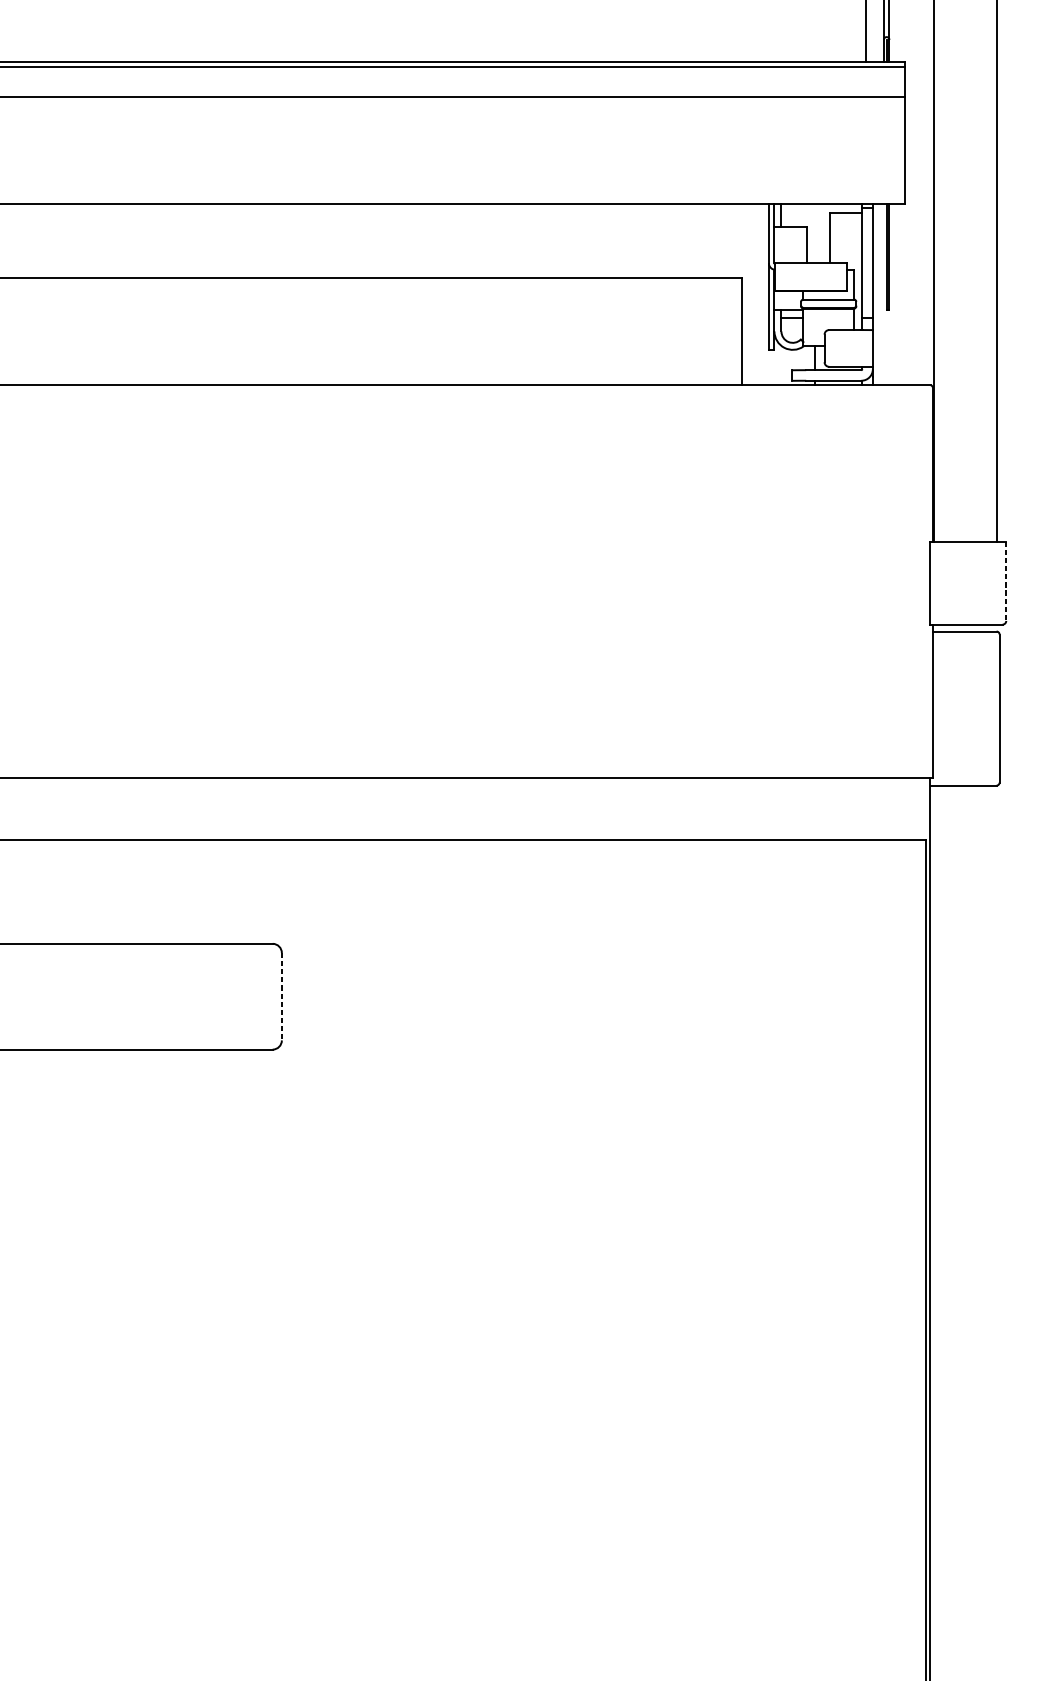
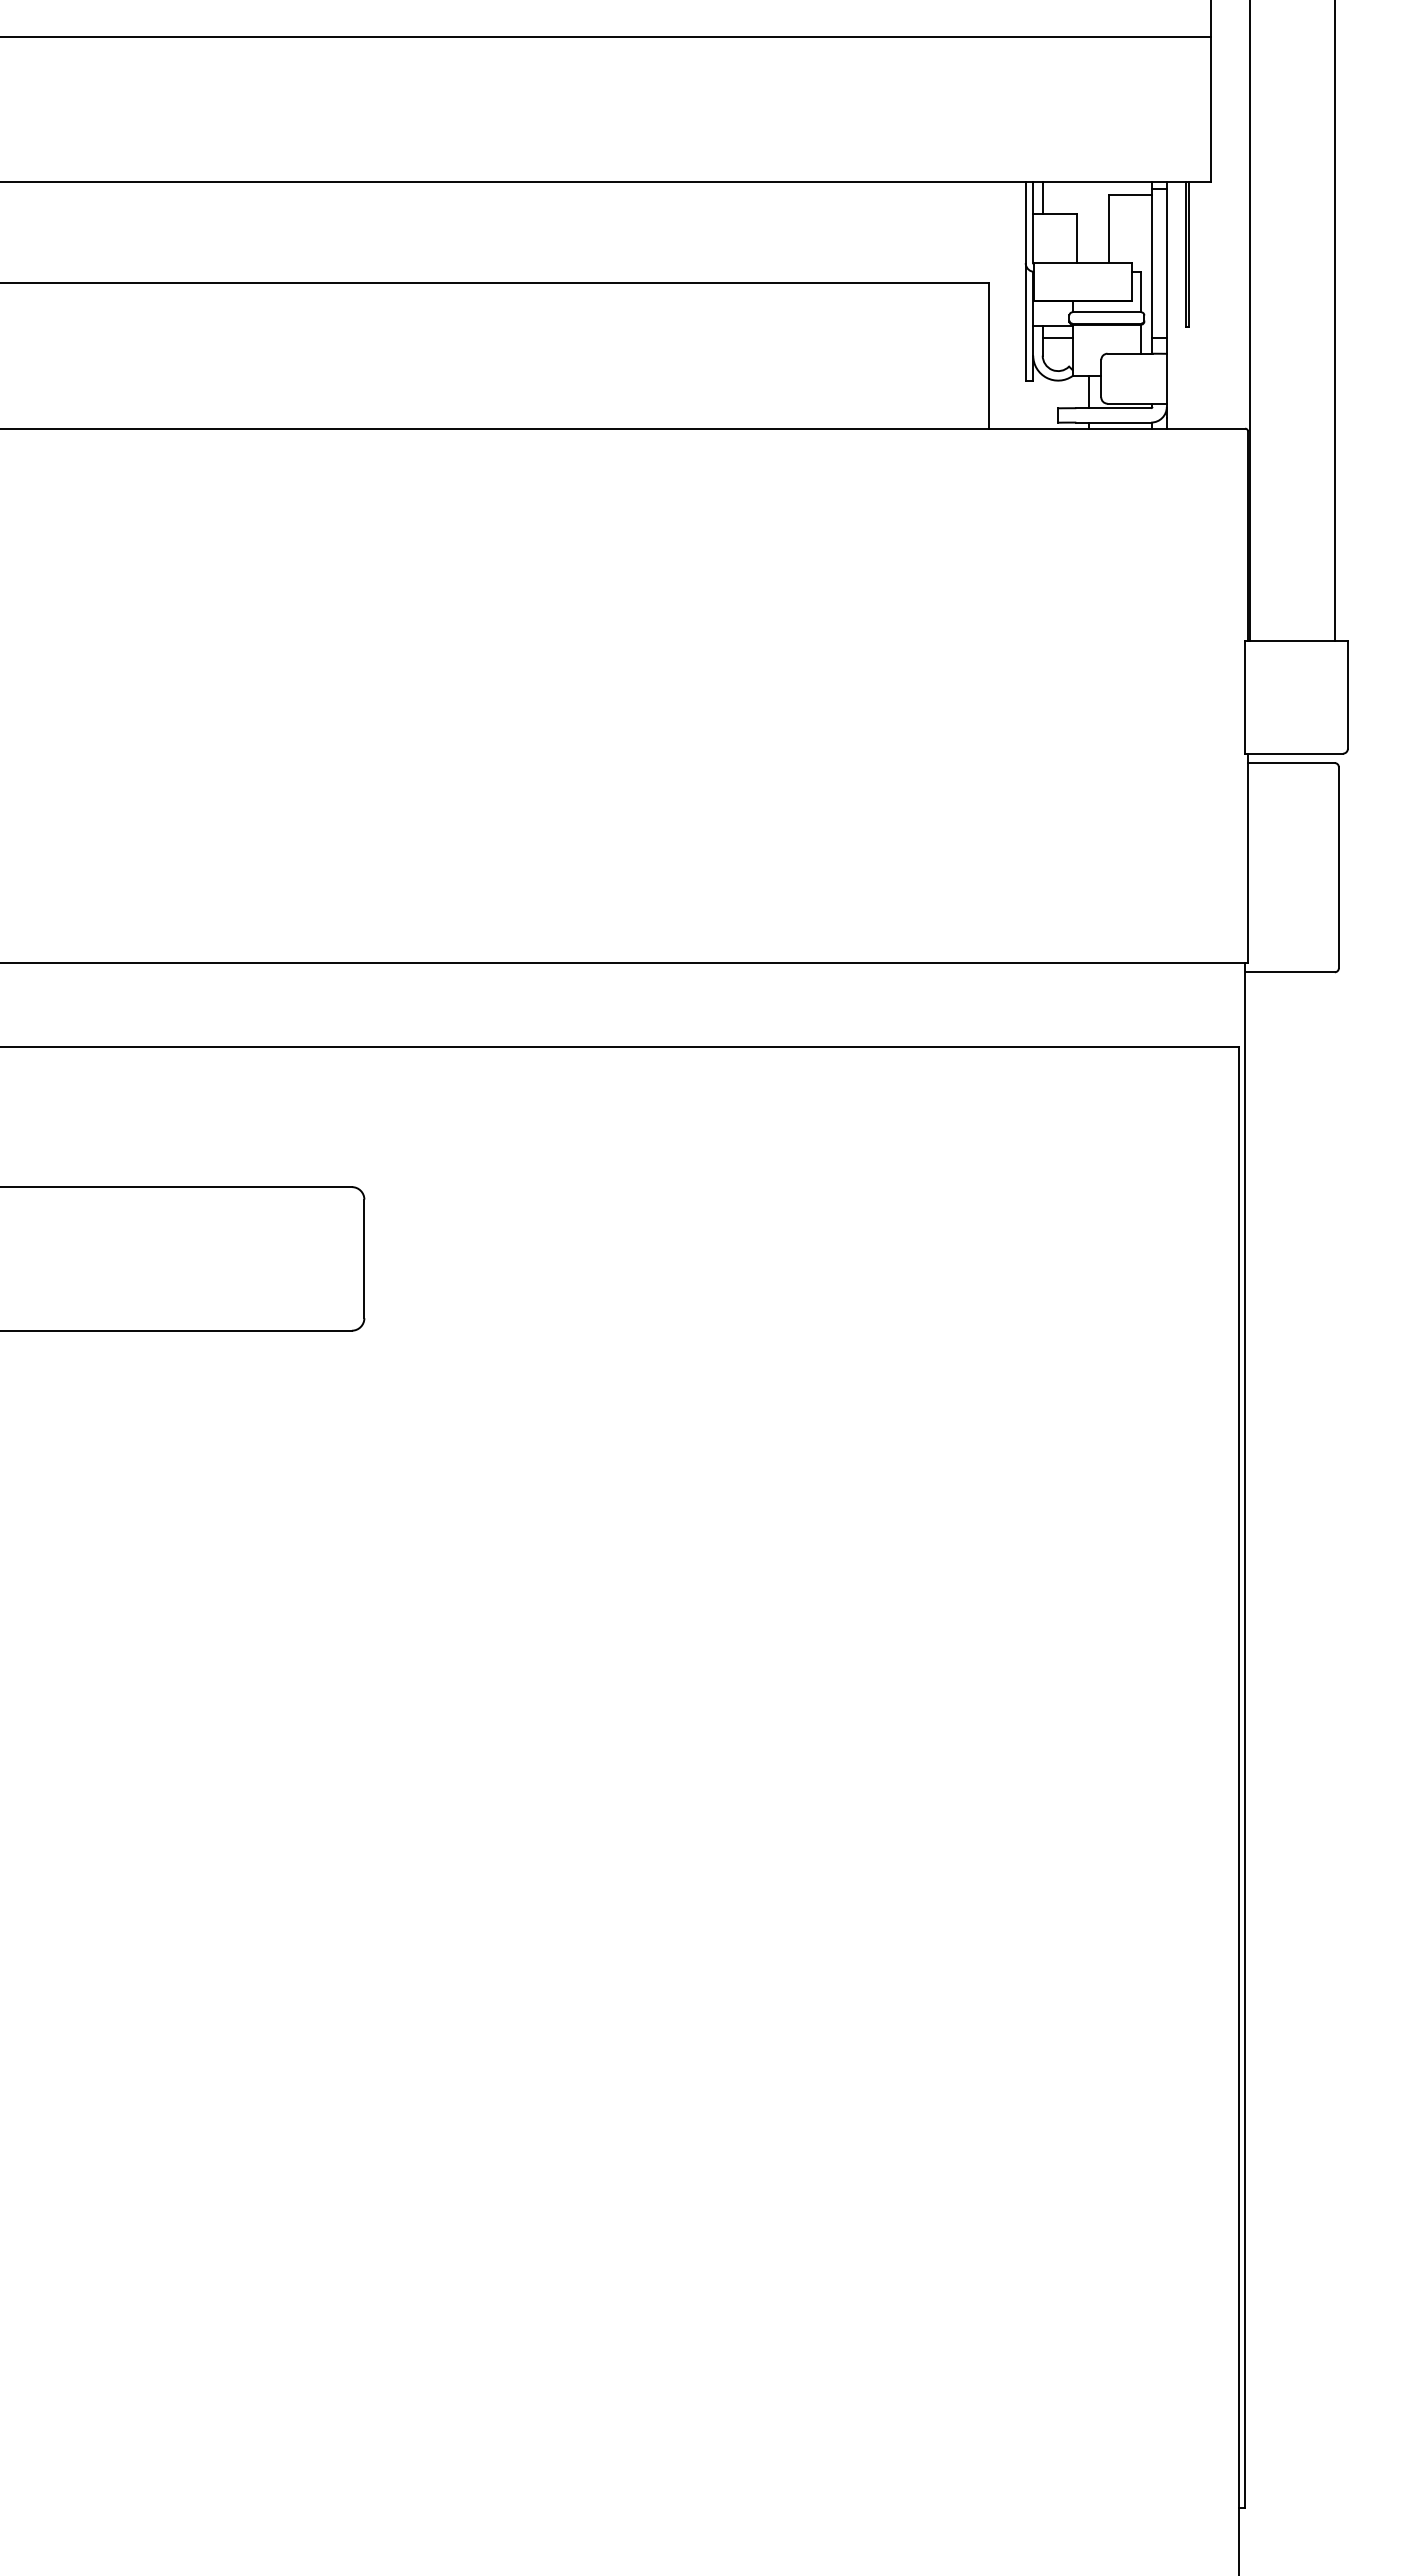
line: (1005, 581) -> (1347, 695), dashed -> solid
line: (281, 997) -> (364, 1259), dashed -> solid

